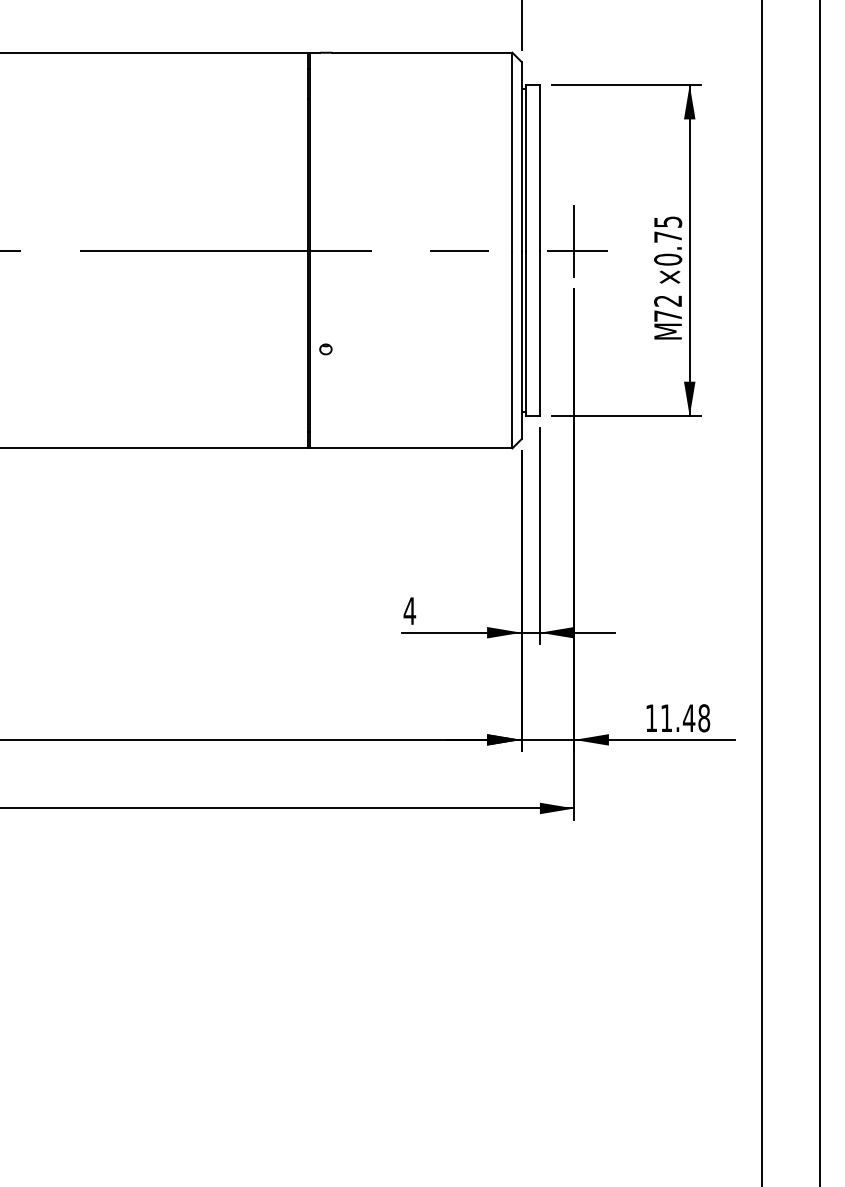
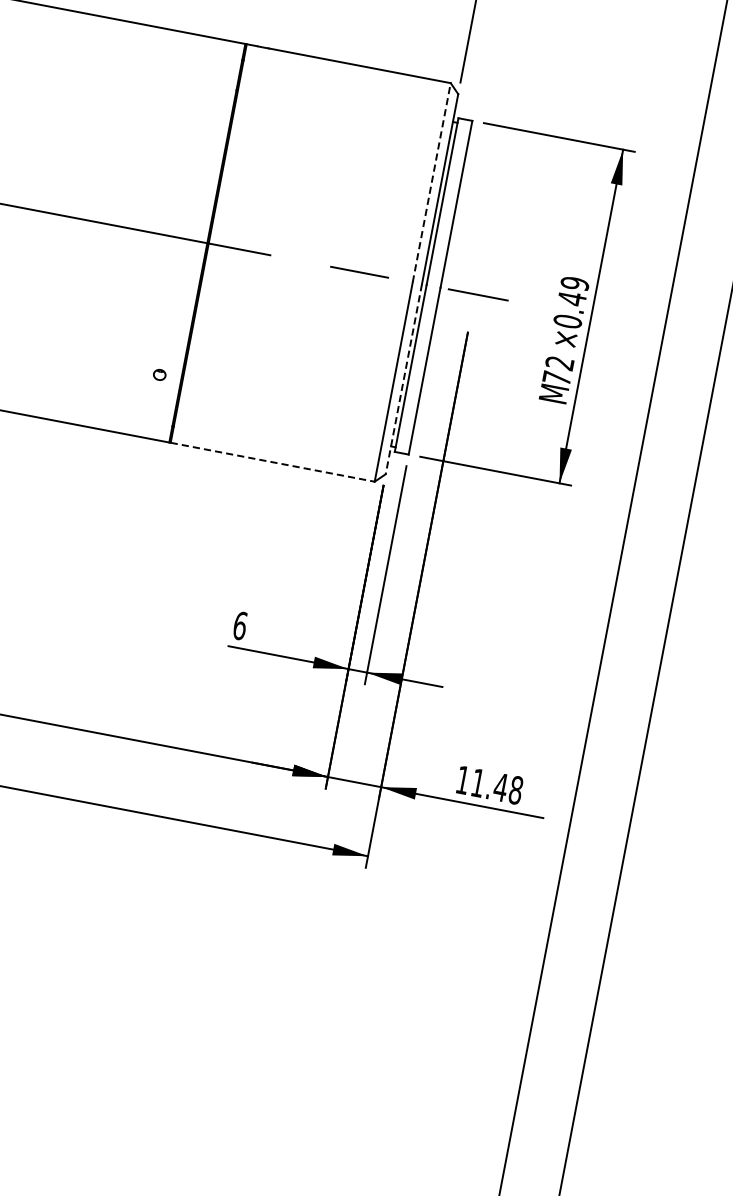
line: (512, 151) -> (431, 182), solid -> dashed
text: (667, 229) -> (573, 291), ×0.75 -> ×0.49
line: (574, 241) -> (477, 285), removed
line: (521, 345) -> (403, 379), solid -> dashed
part: (325, 349) -> (159, 374), moved
line: (411, 448) -> (273, 462), solid -> dashed
text: (409, 611) -> (239, 626), 4 -> 6

